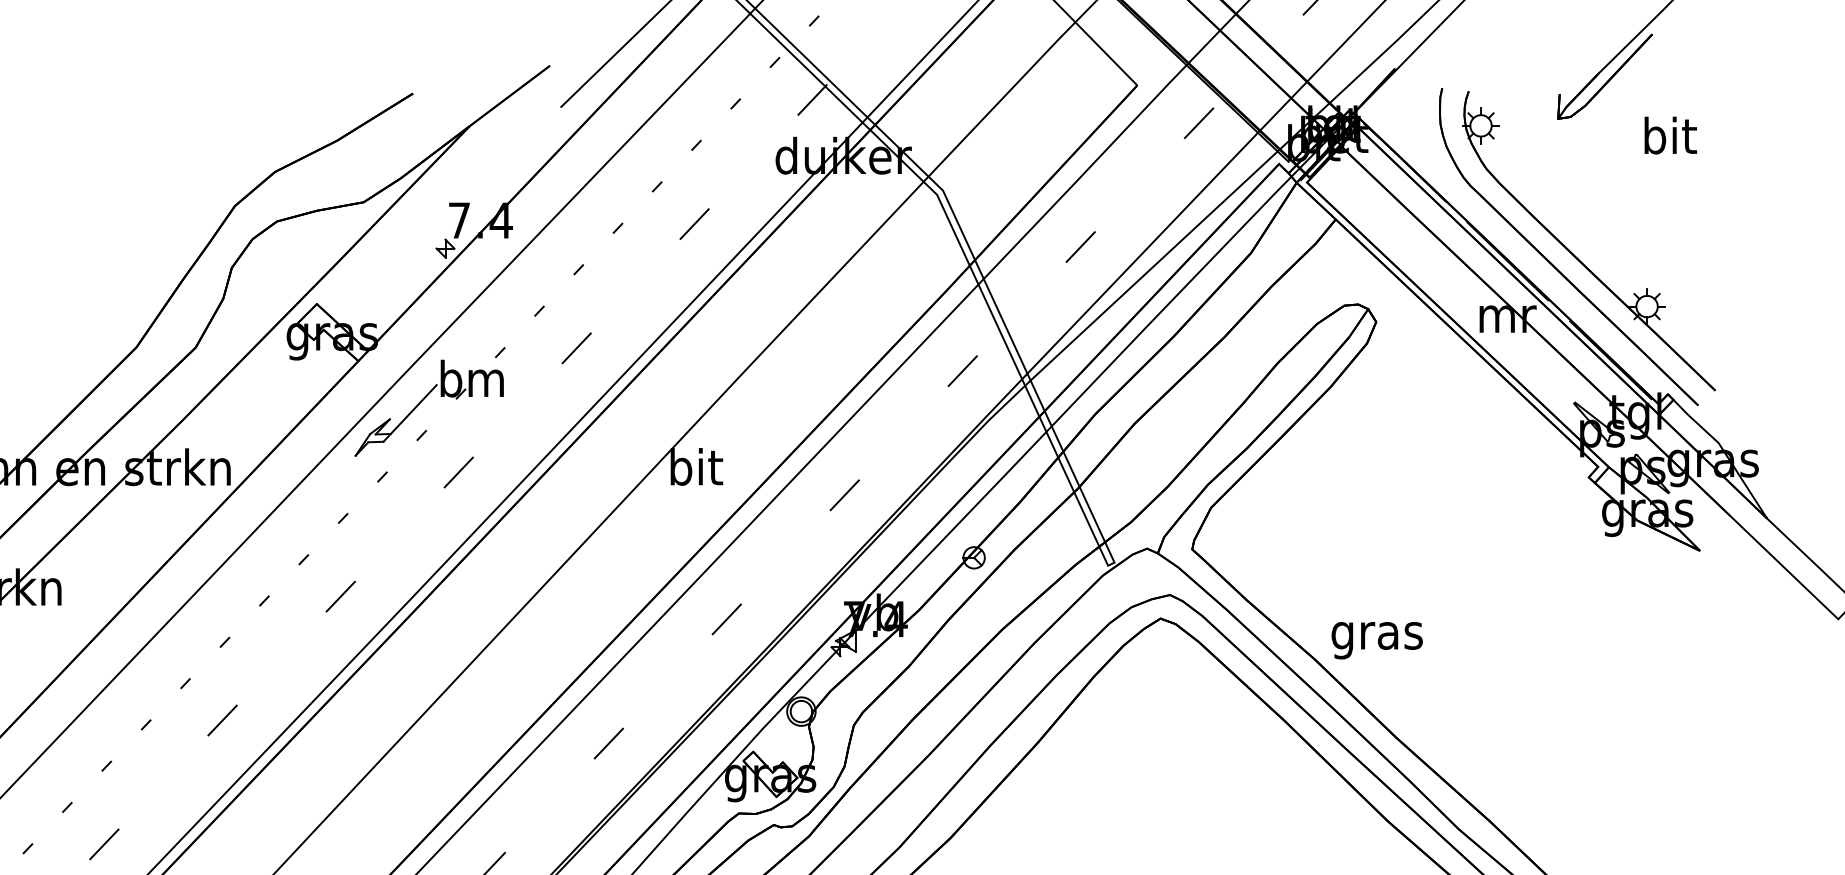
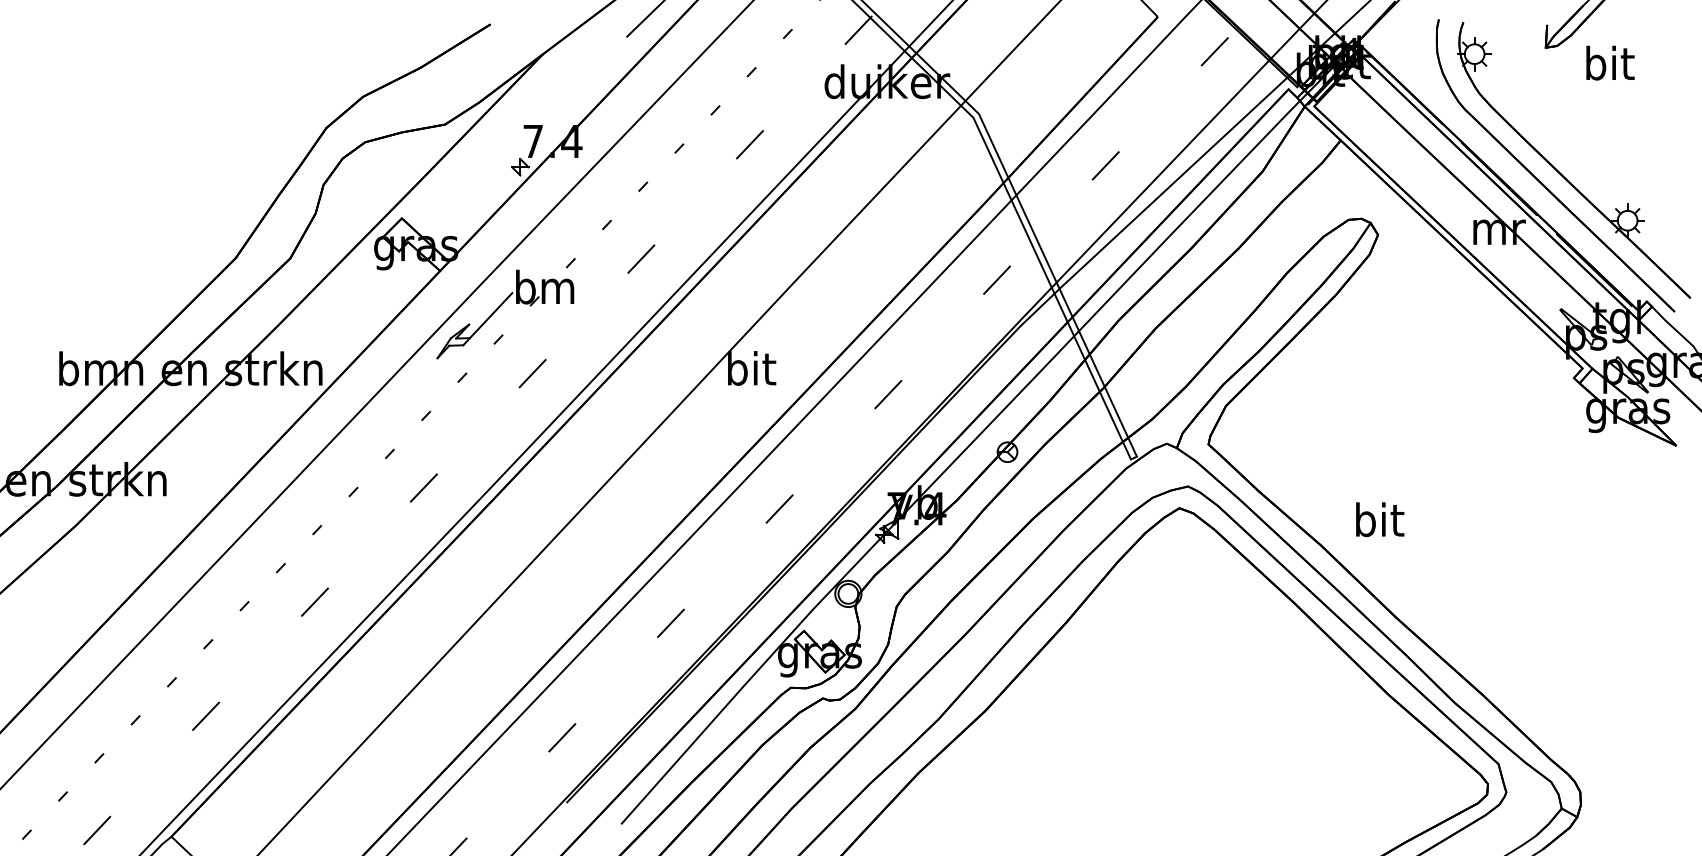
text: (1670, 134) -> (1610, 62), moved
text: (1377, 635) -> (1379, 523), gras -> bit

